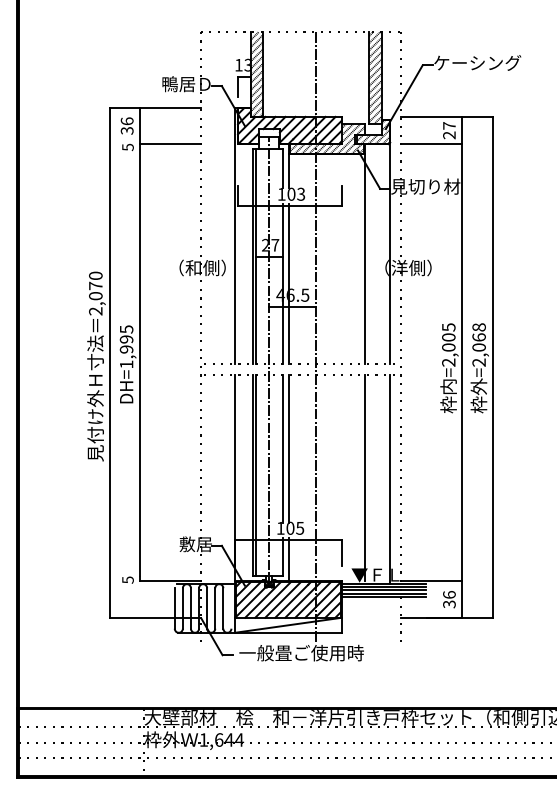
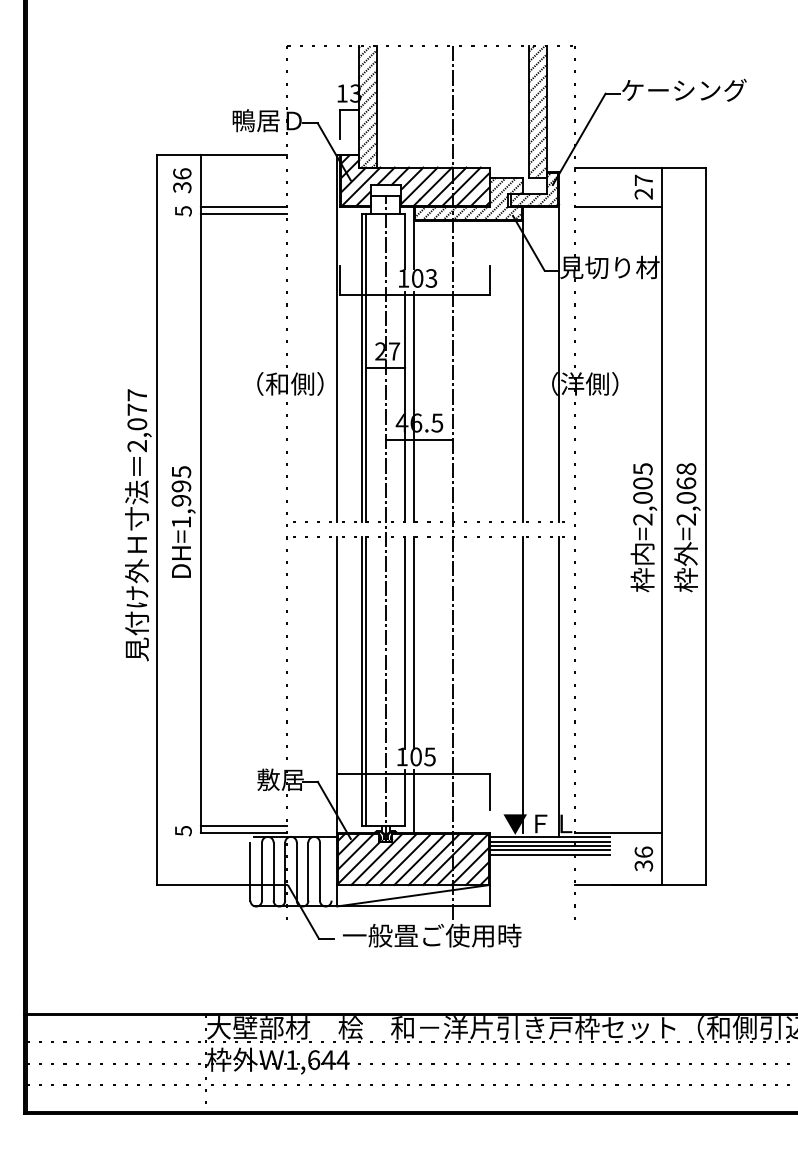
line: (169, 149) -> (242, 214), added
text: (95, 275) -> (136, 394), 2,070 -> 2,077
line: (169, 576) -> (242, 825), added

